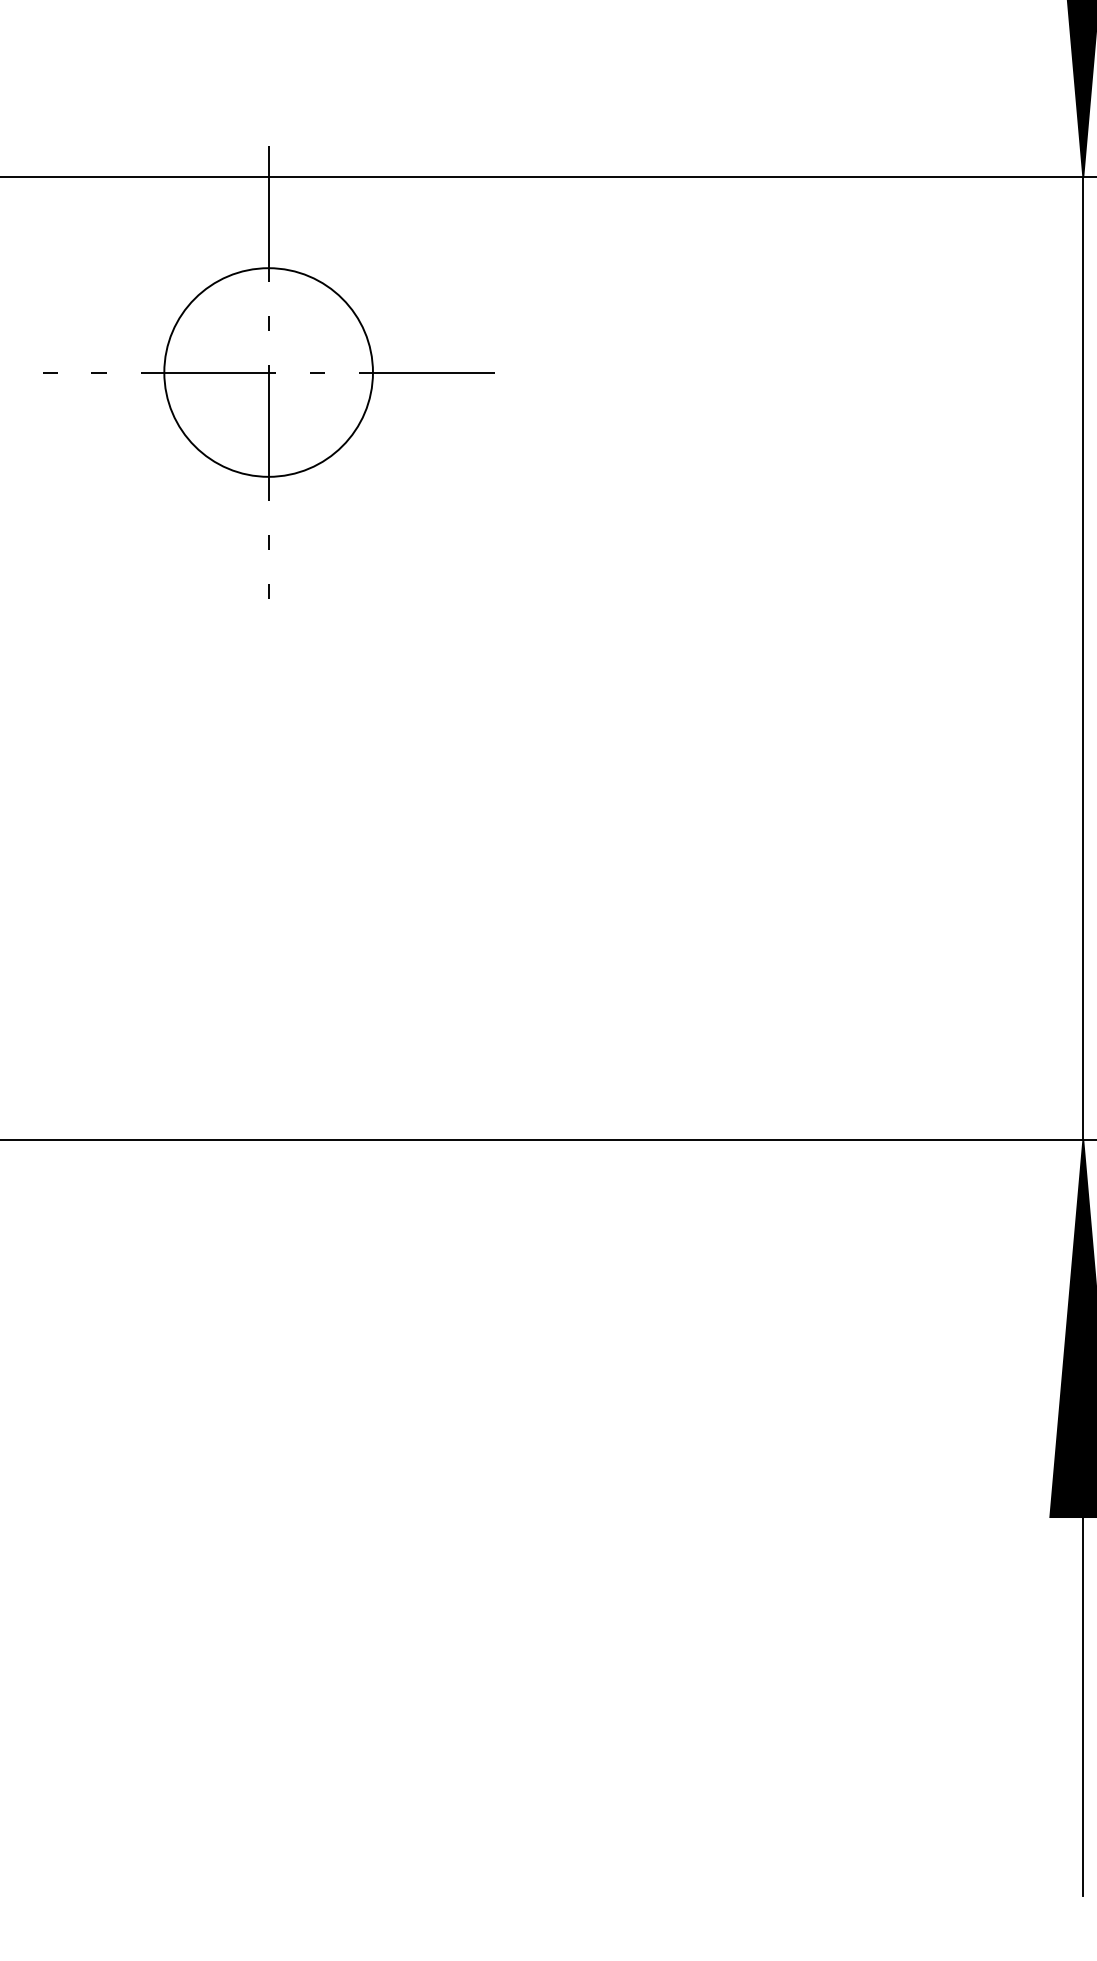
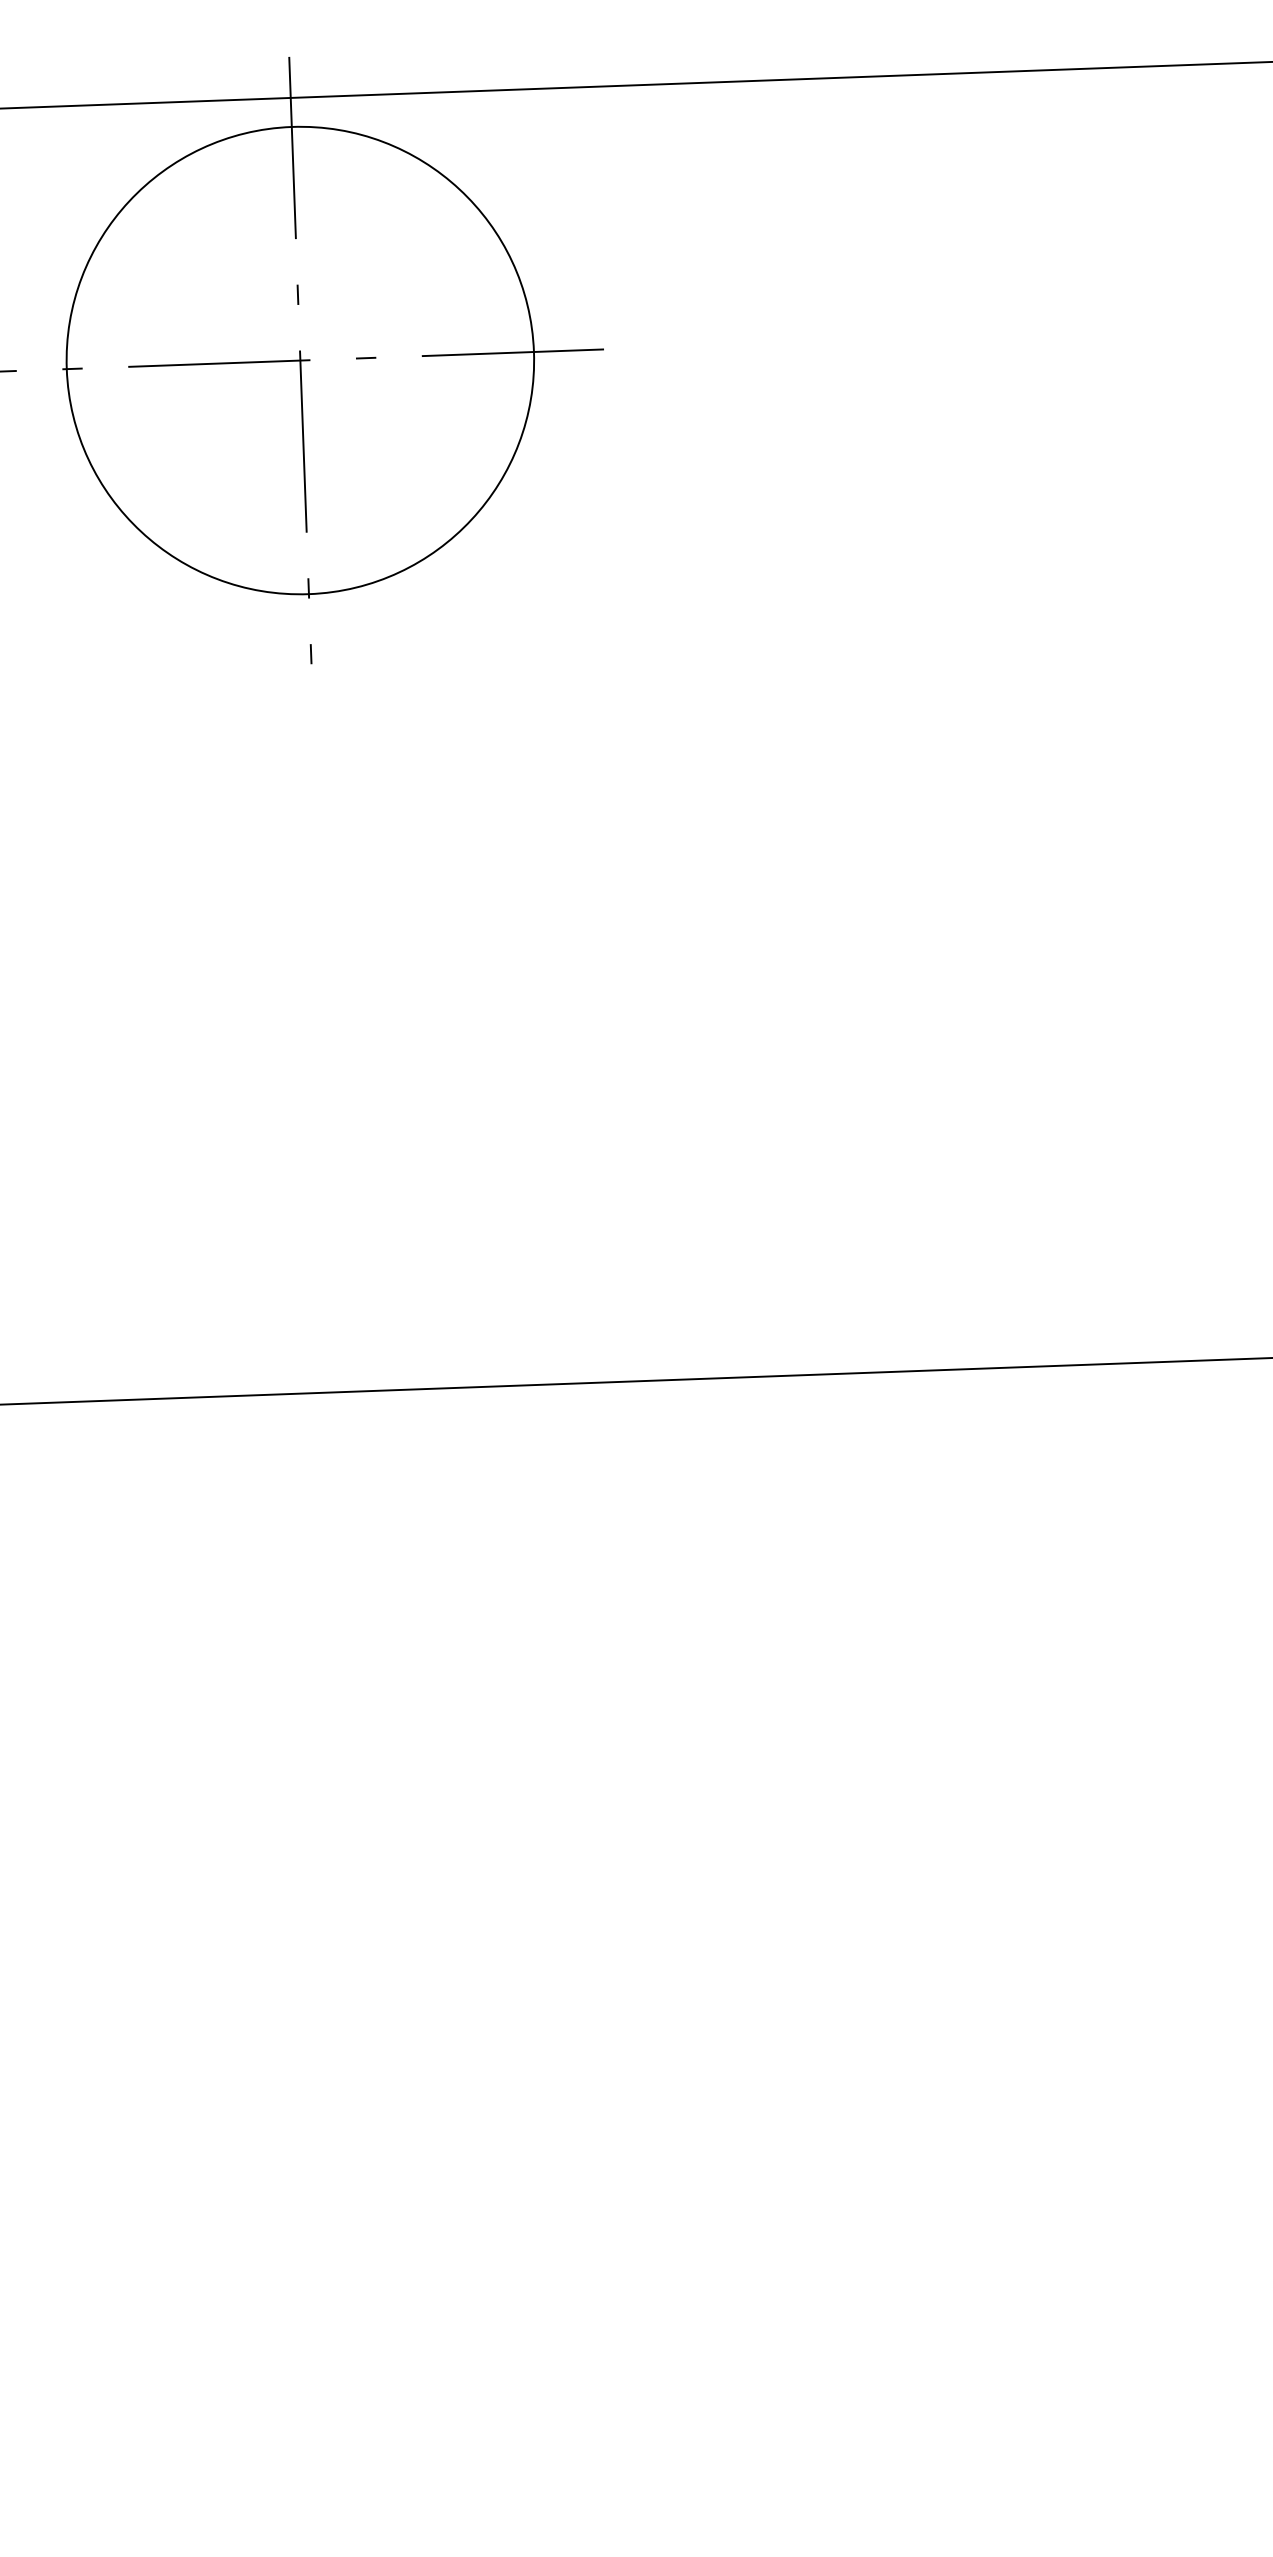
circle: (268, 372) -> (300, 360), size x1.67

